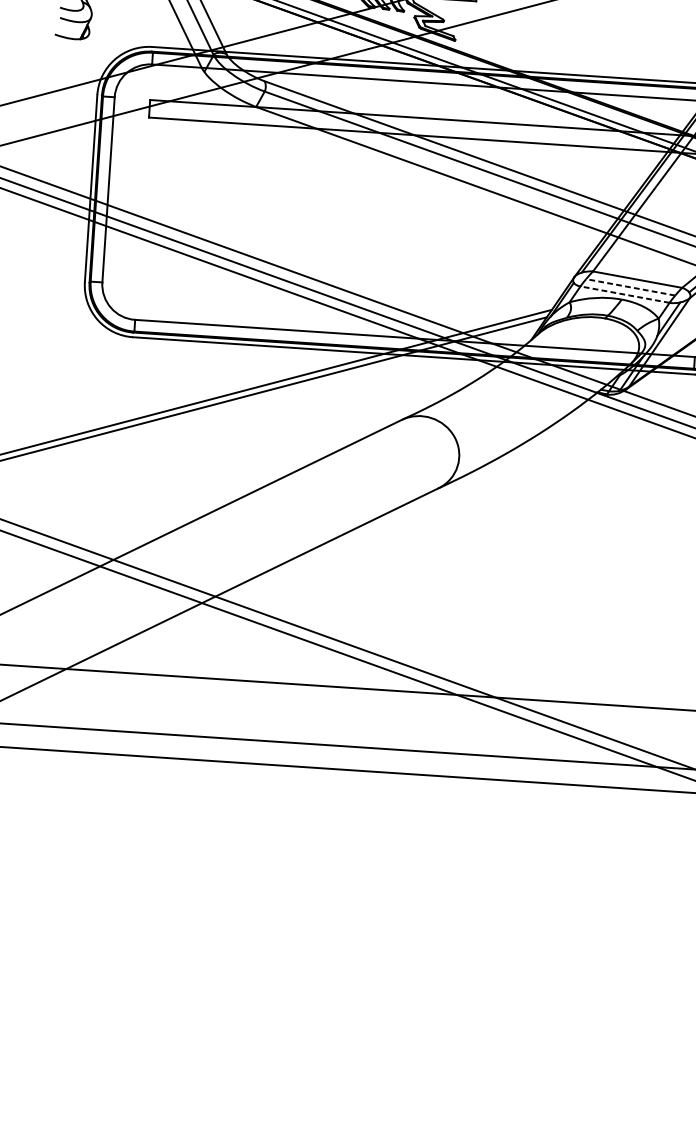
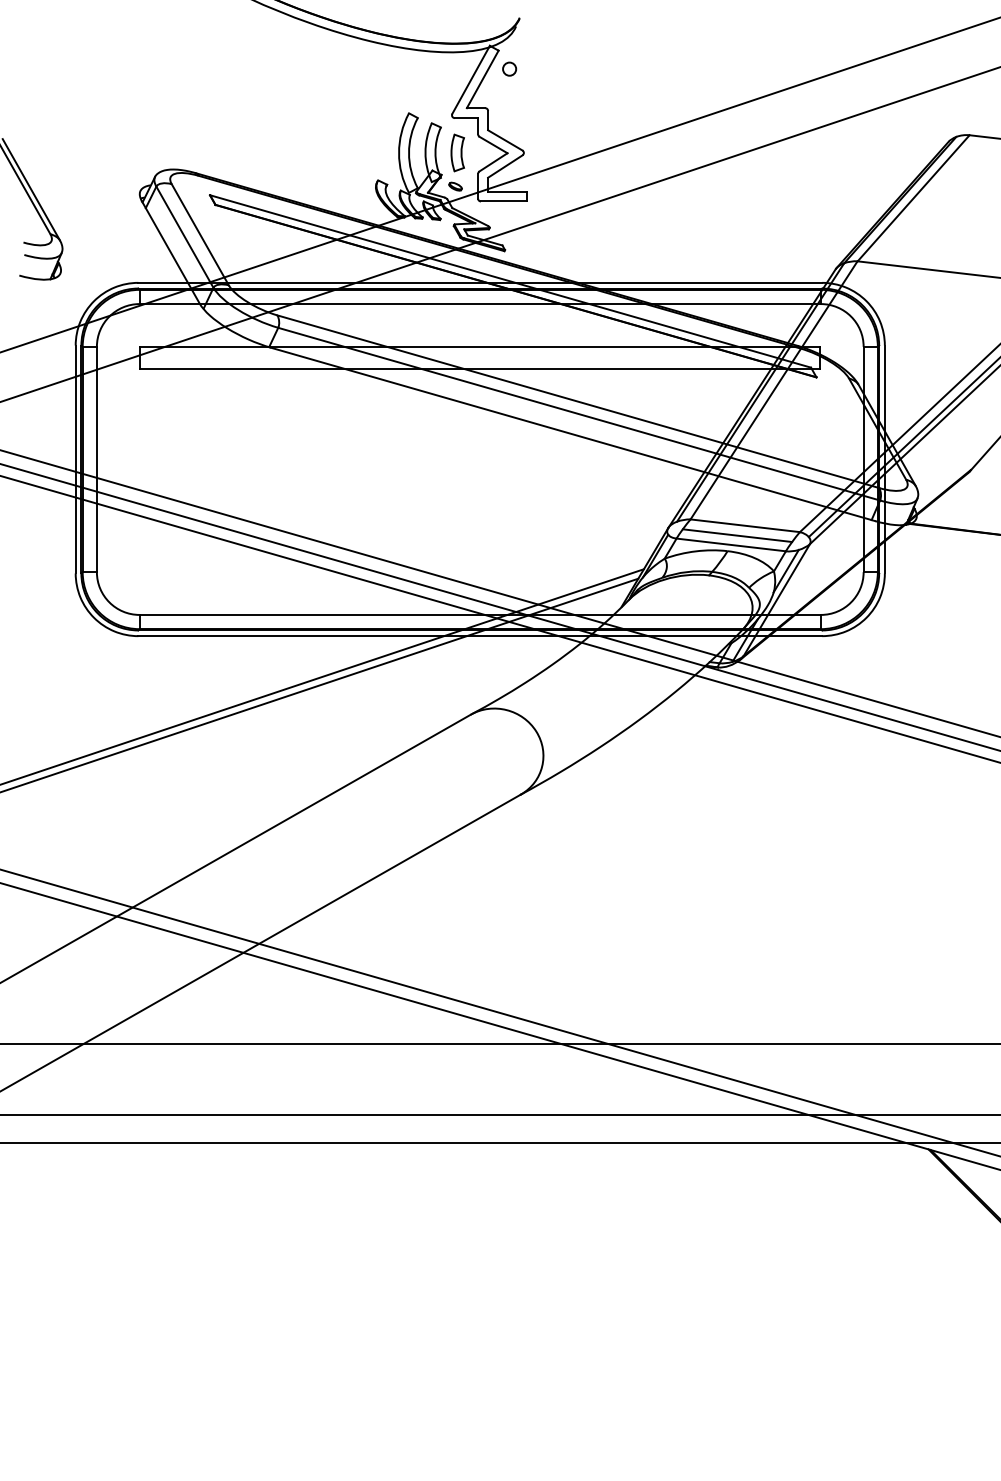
line: (630, 287) -> (737, 535), dashed -> solid
line: (624, 294) -> (730, 544), dashed -> solid

